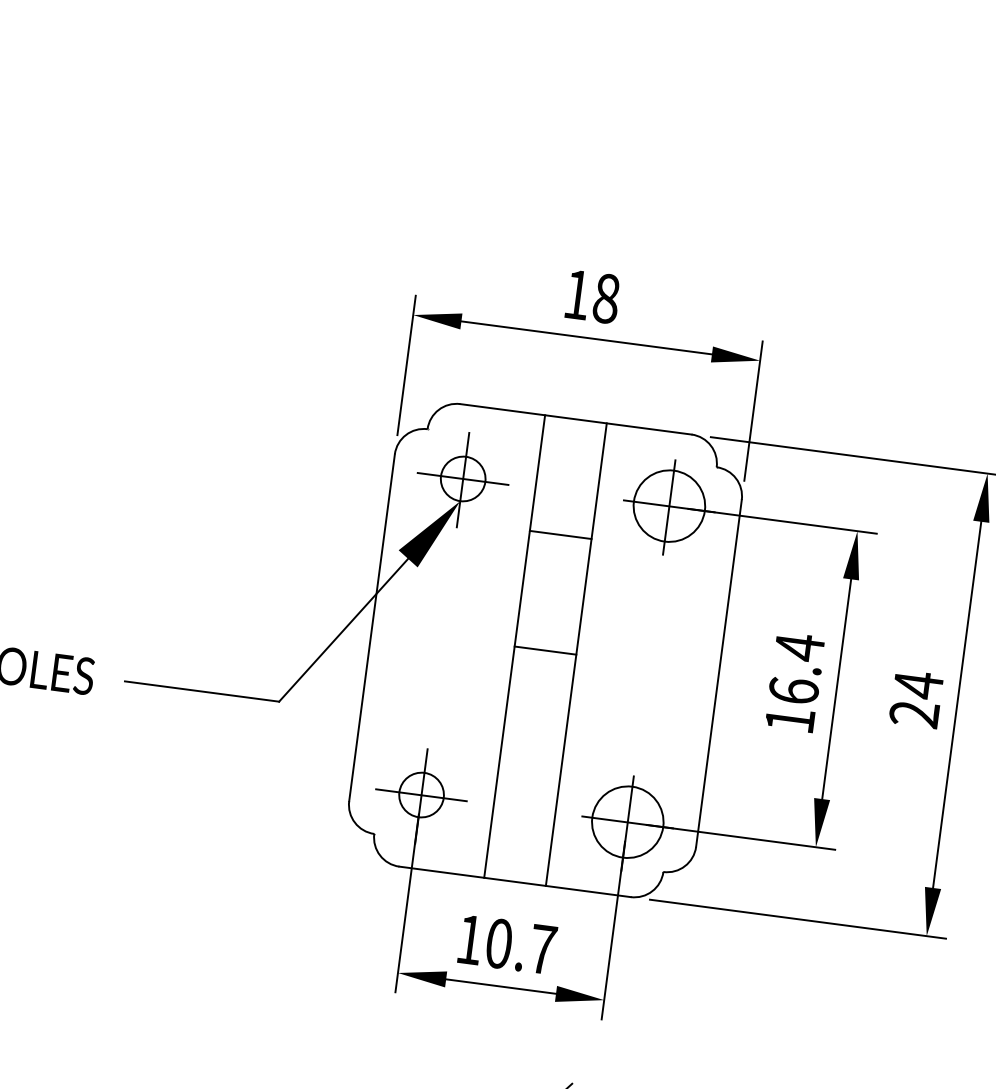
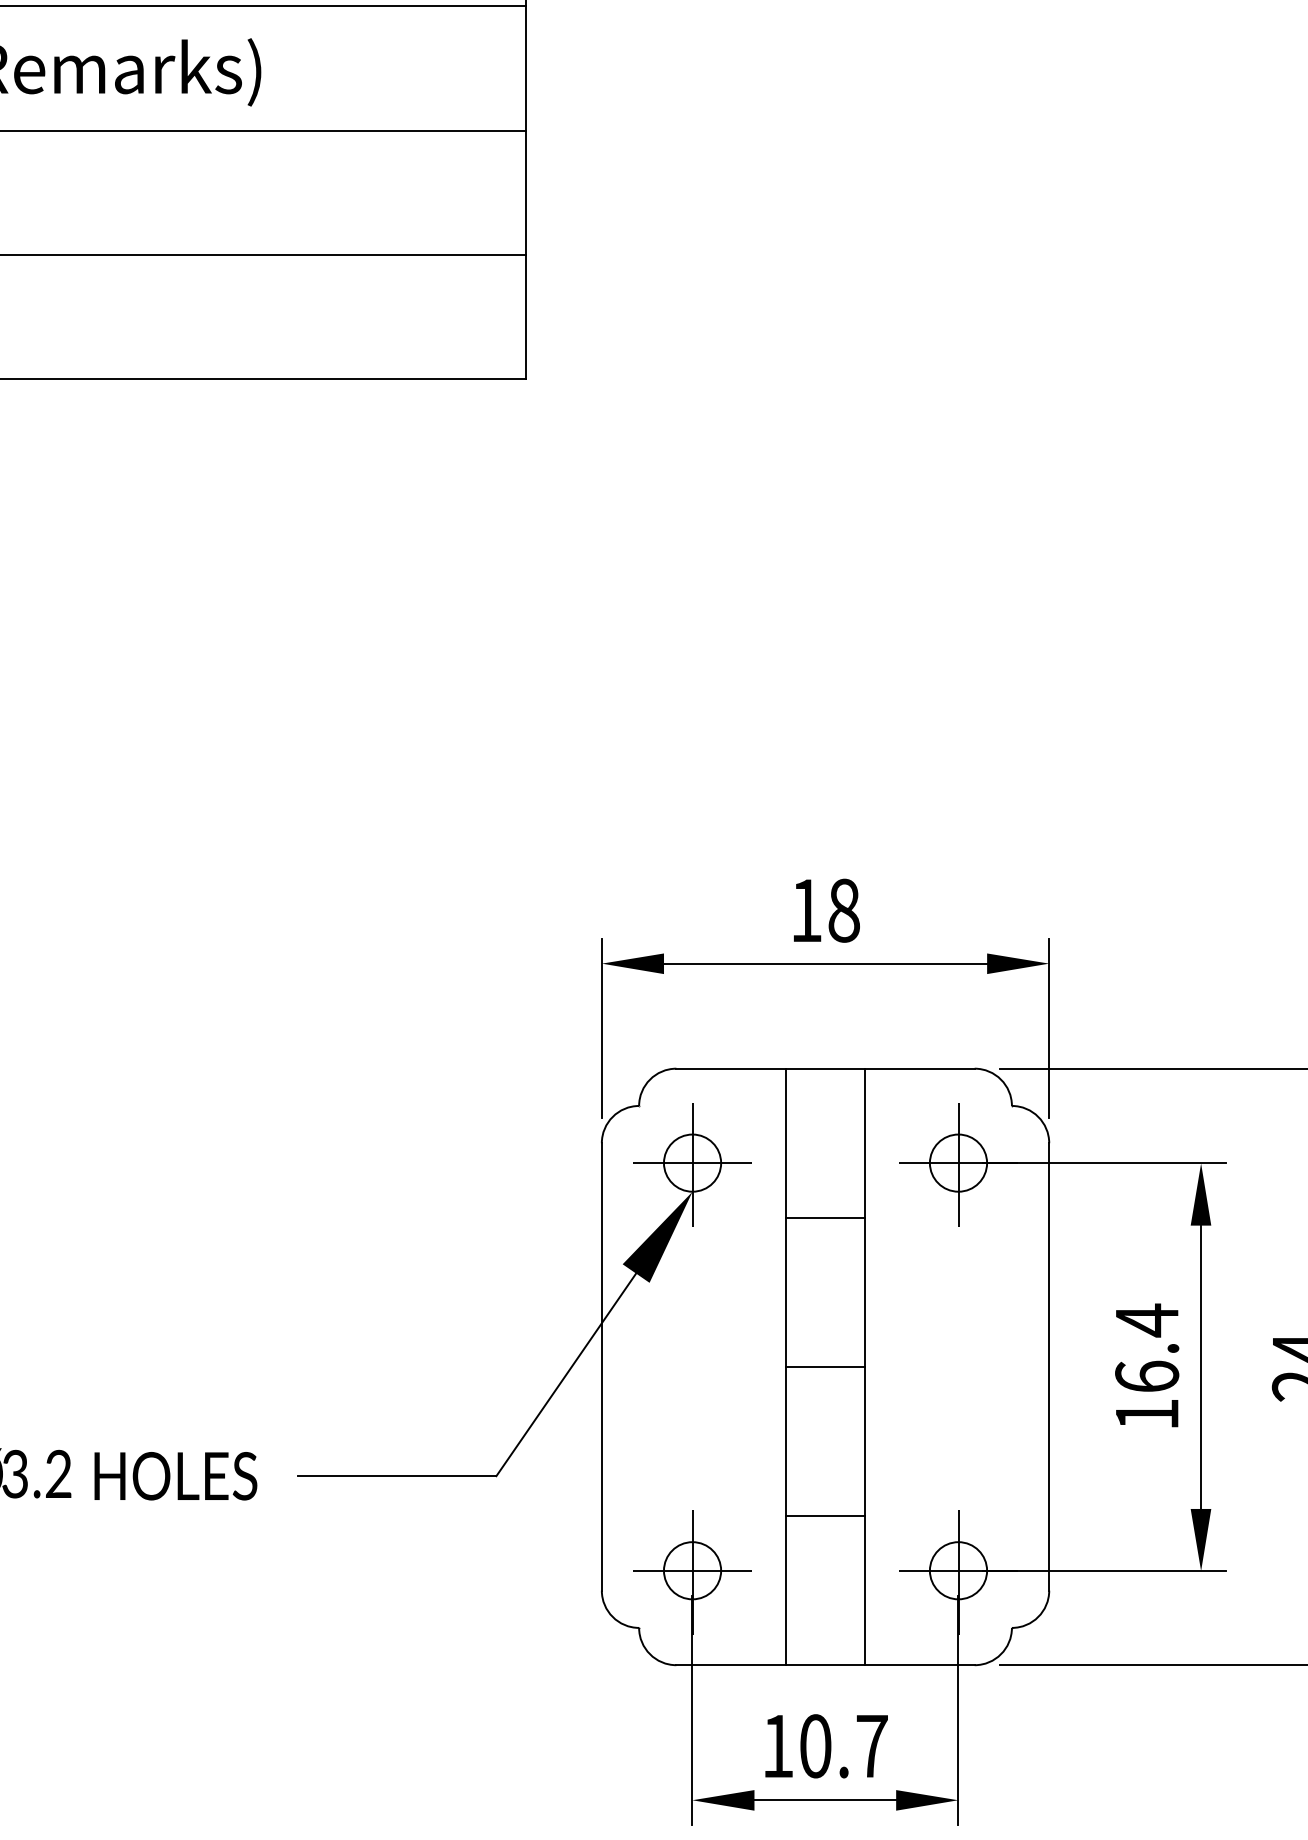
circle: (669, 505) -> (958, 1162), size x0.62
line: (530, 766) -> (825, 1516), added
circle: (627, 822) -> (958, 1570), size x0.62

